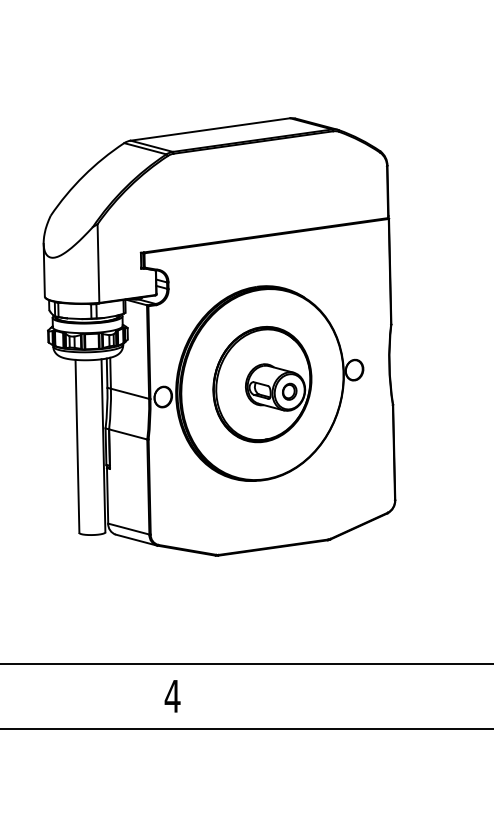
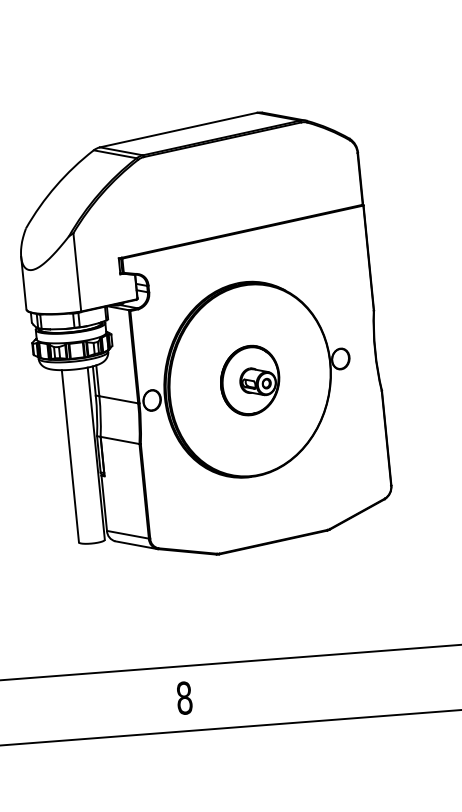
part: (262, 384) -> (250, 380), size x0.6
text: (172, 696) -> (184, 698), 4 -> 8

